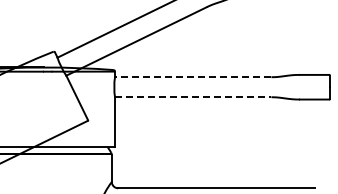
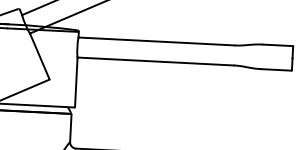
line: (192, 77) -> (155, 41), dashed -> solid
line: (193, 97) -> (155, 61), dashed -> solid

